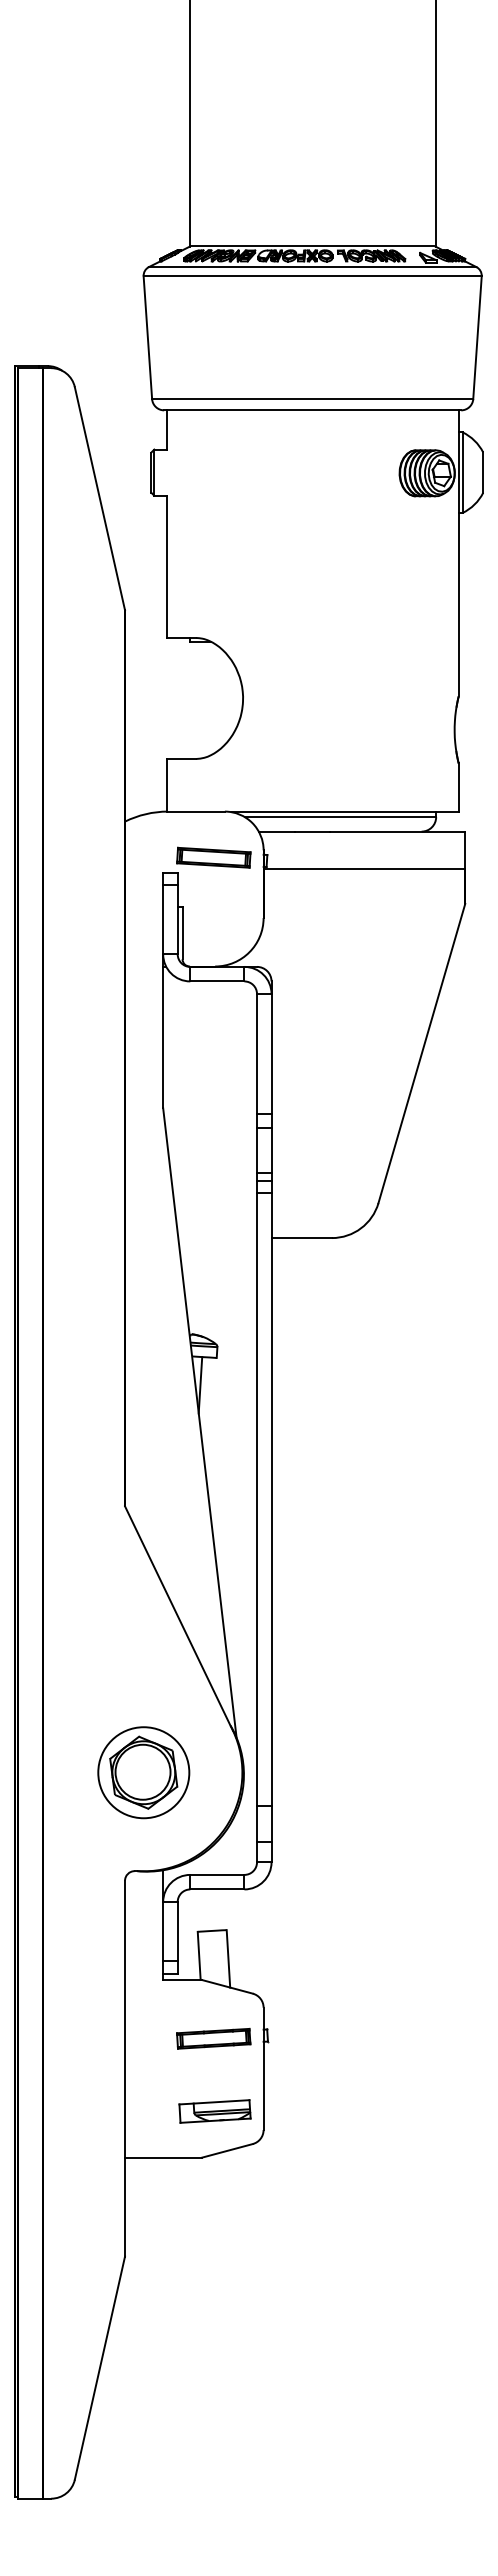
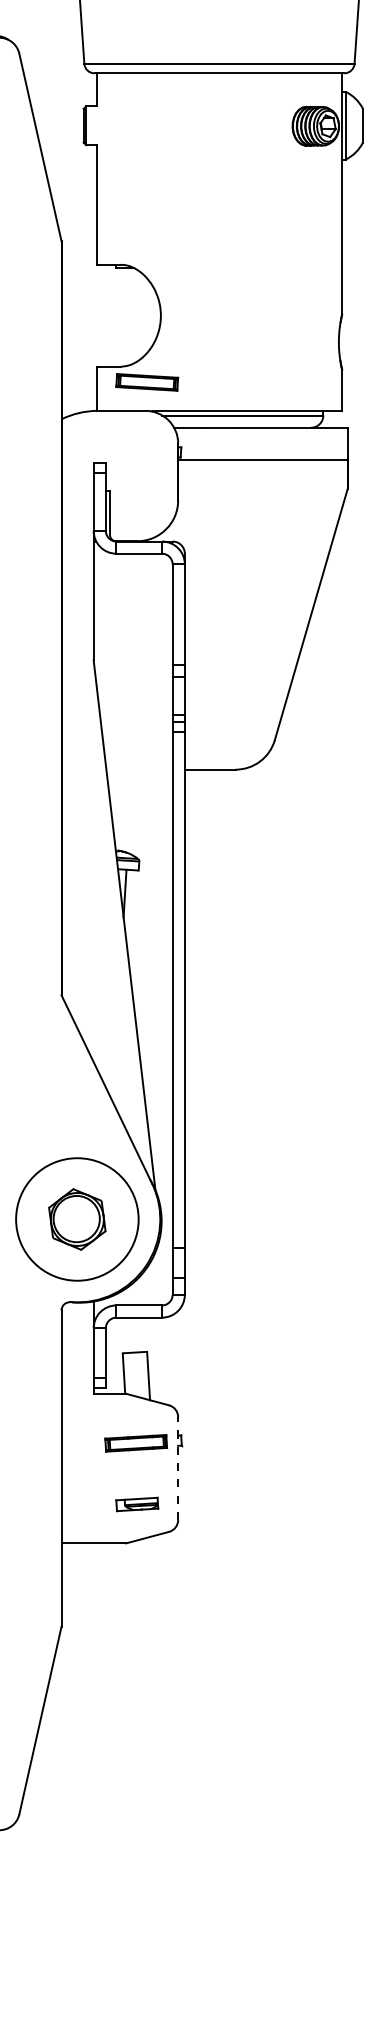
part: (213, 857) -> (146, 382), moved
circle: (143, 1772) -> (77, 1219), size x1.6
line: (263, 2068) -> (178, 1468), solid -> dashed
part: (214, 2111) -> (136, 1504), size x0.7

